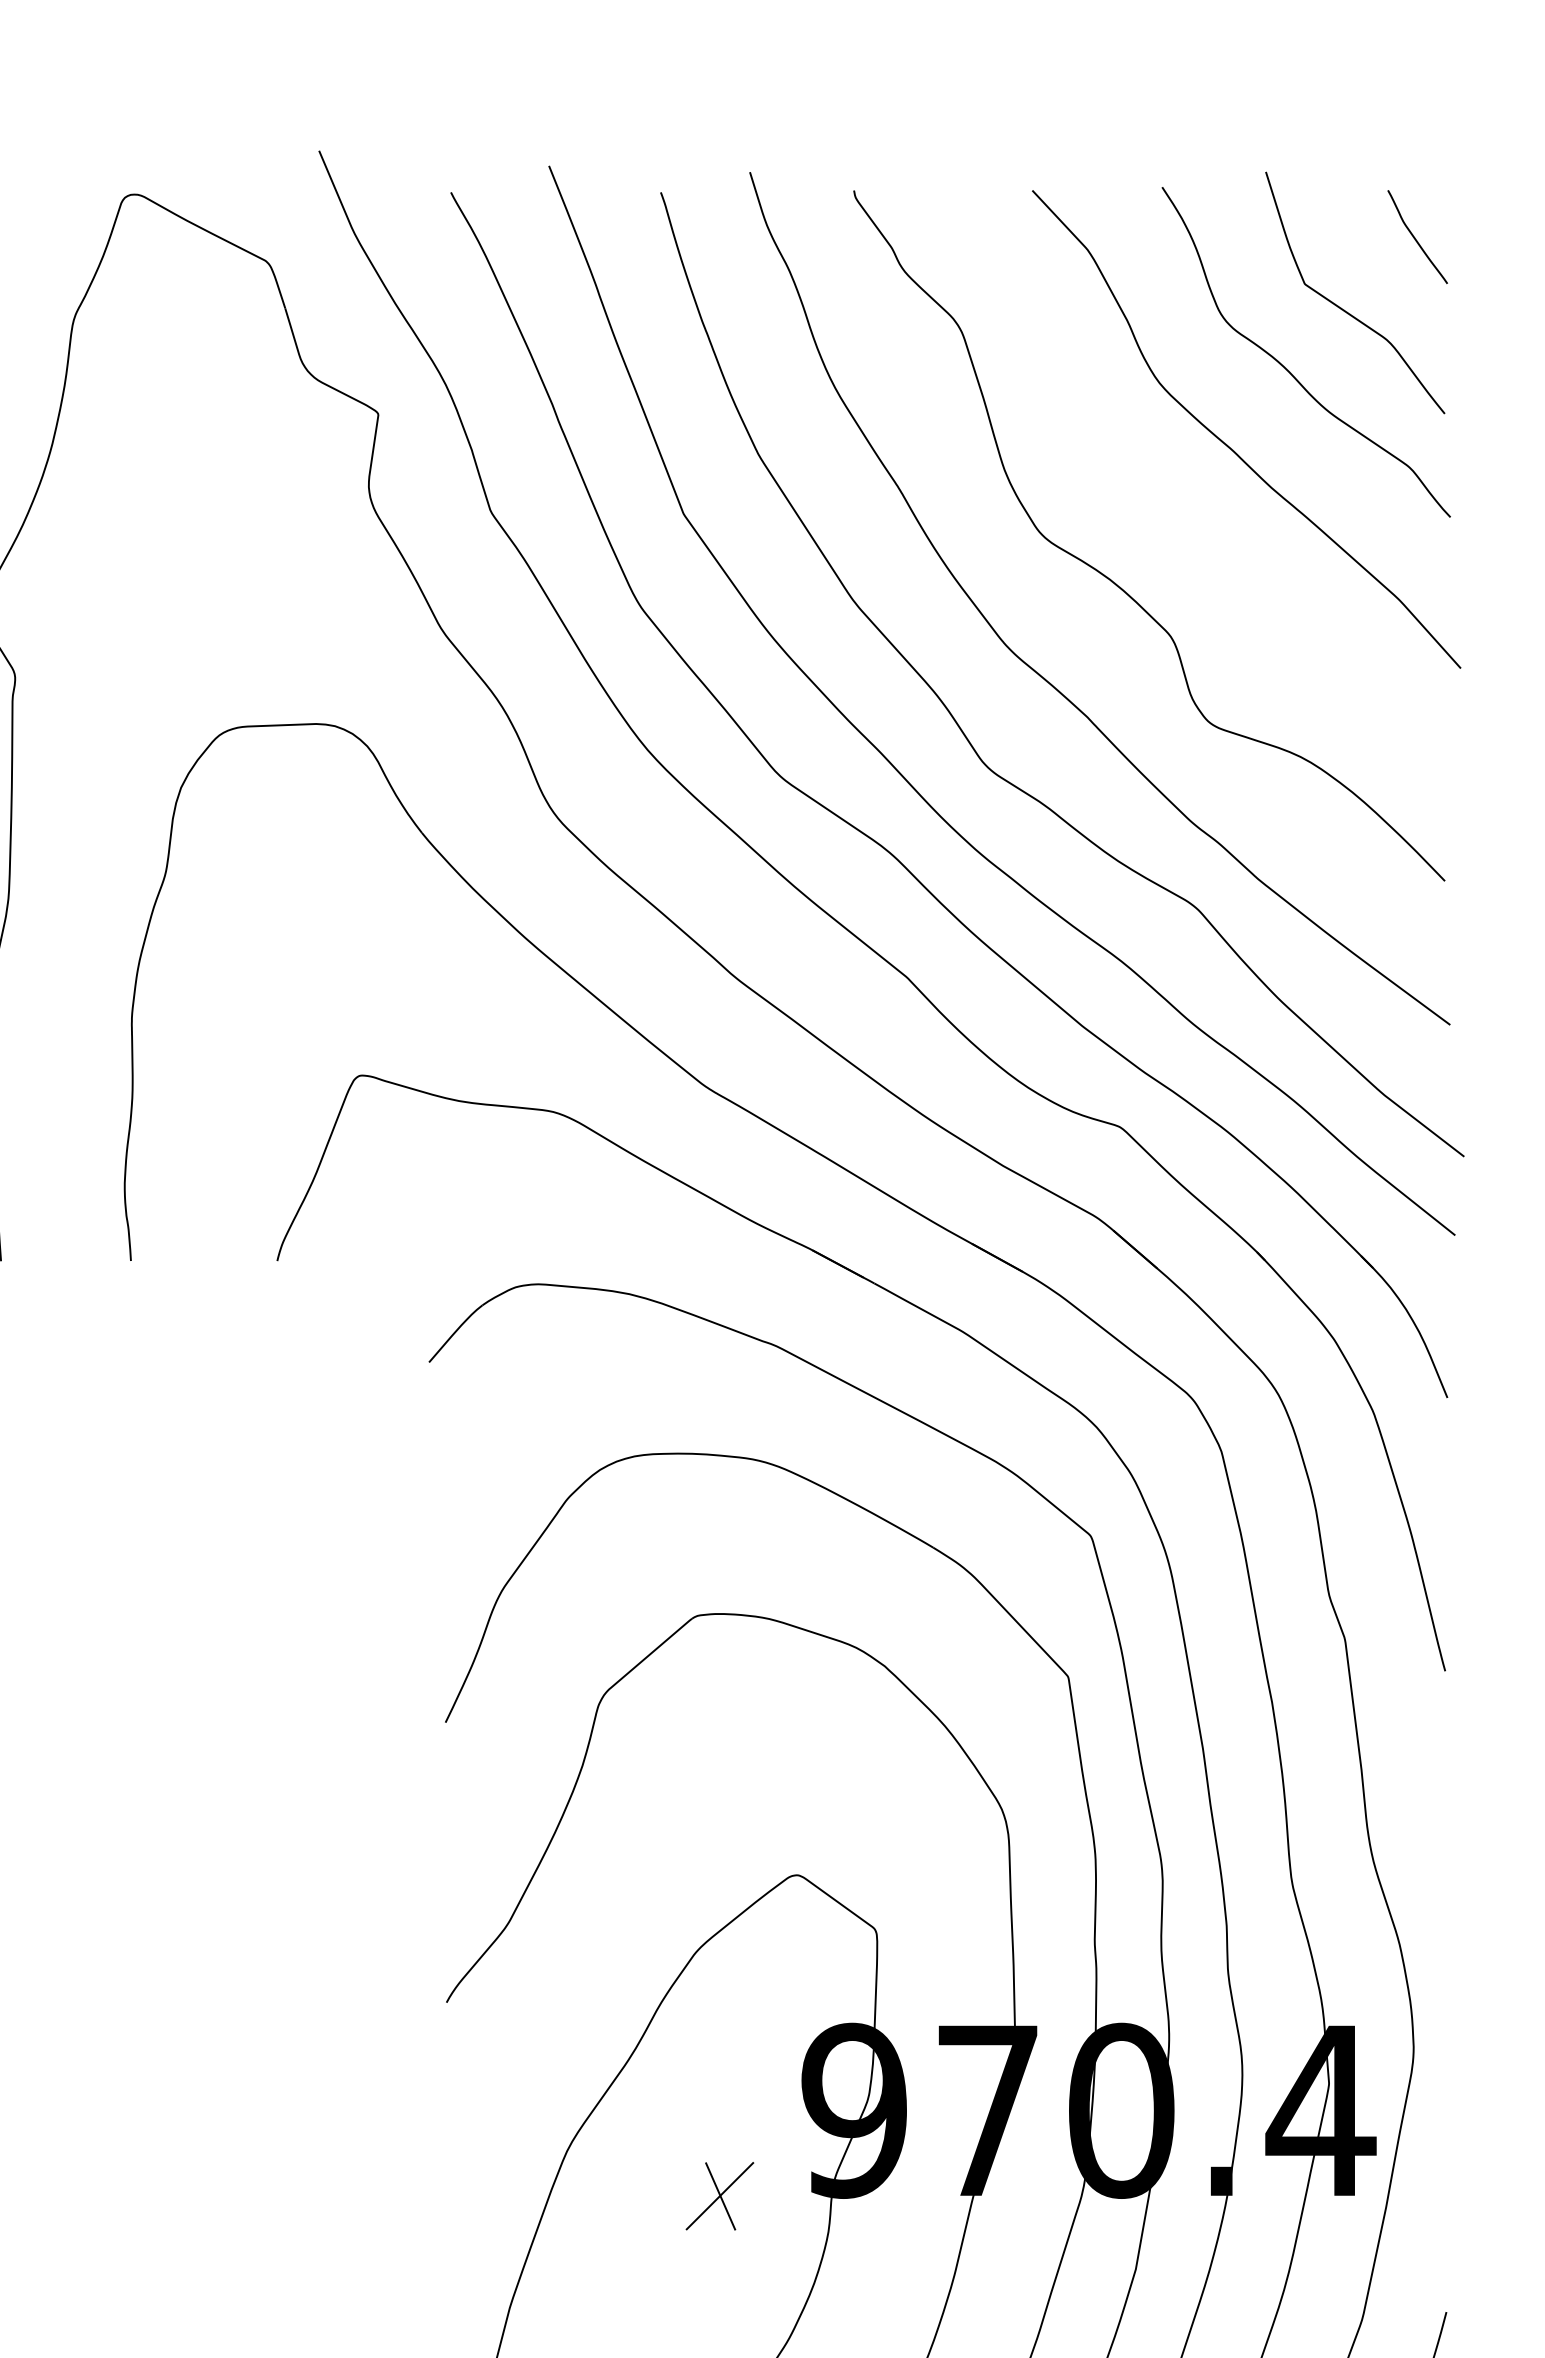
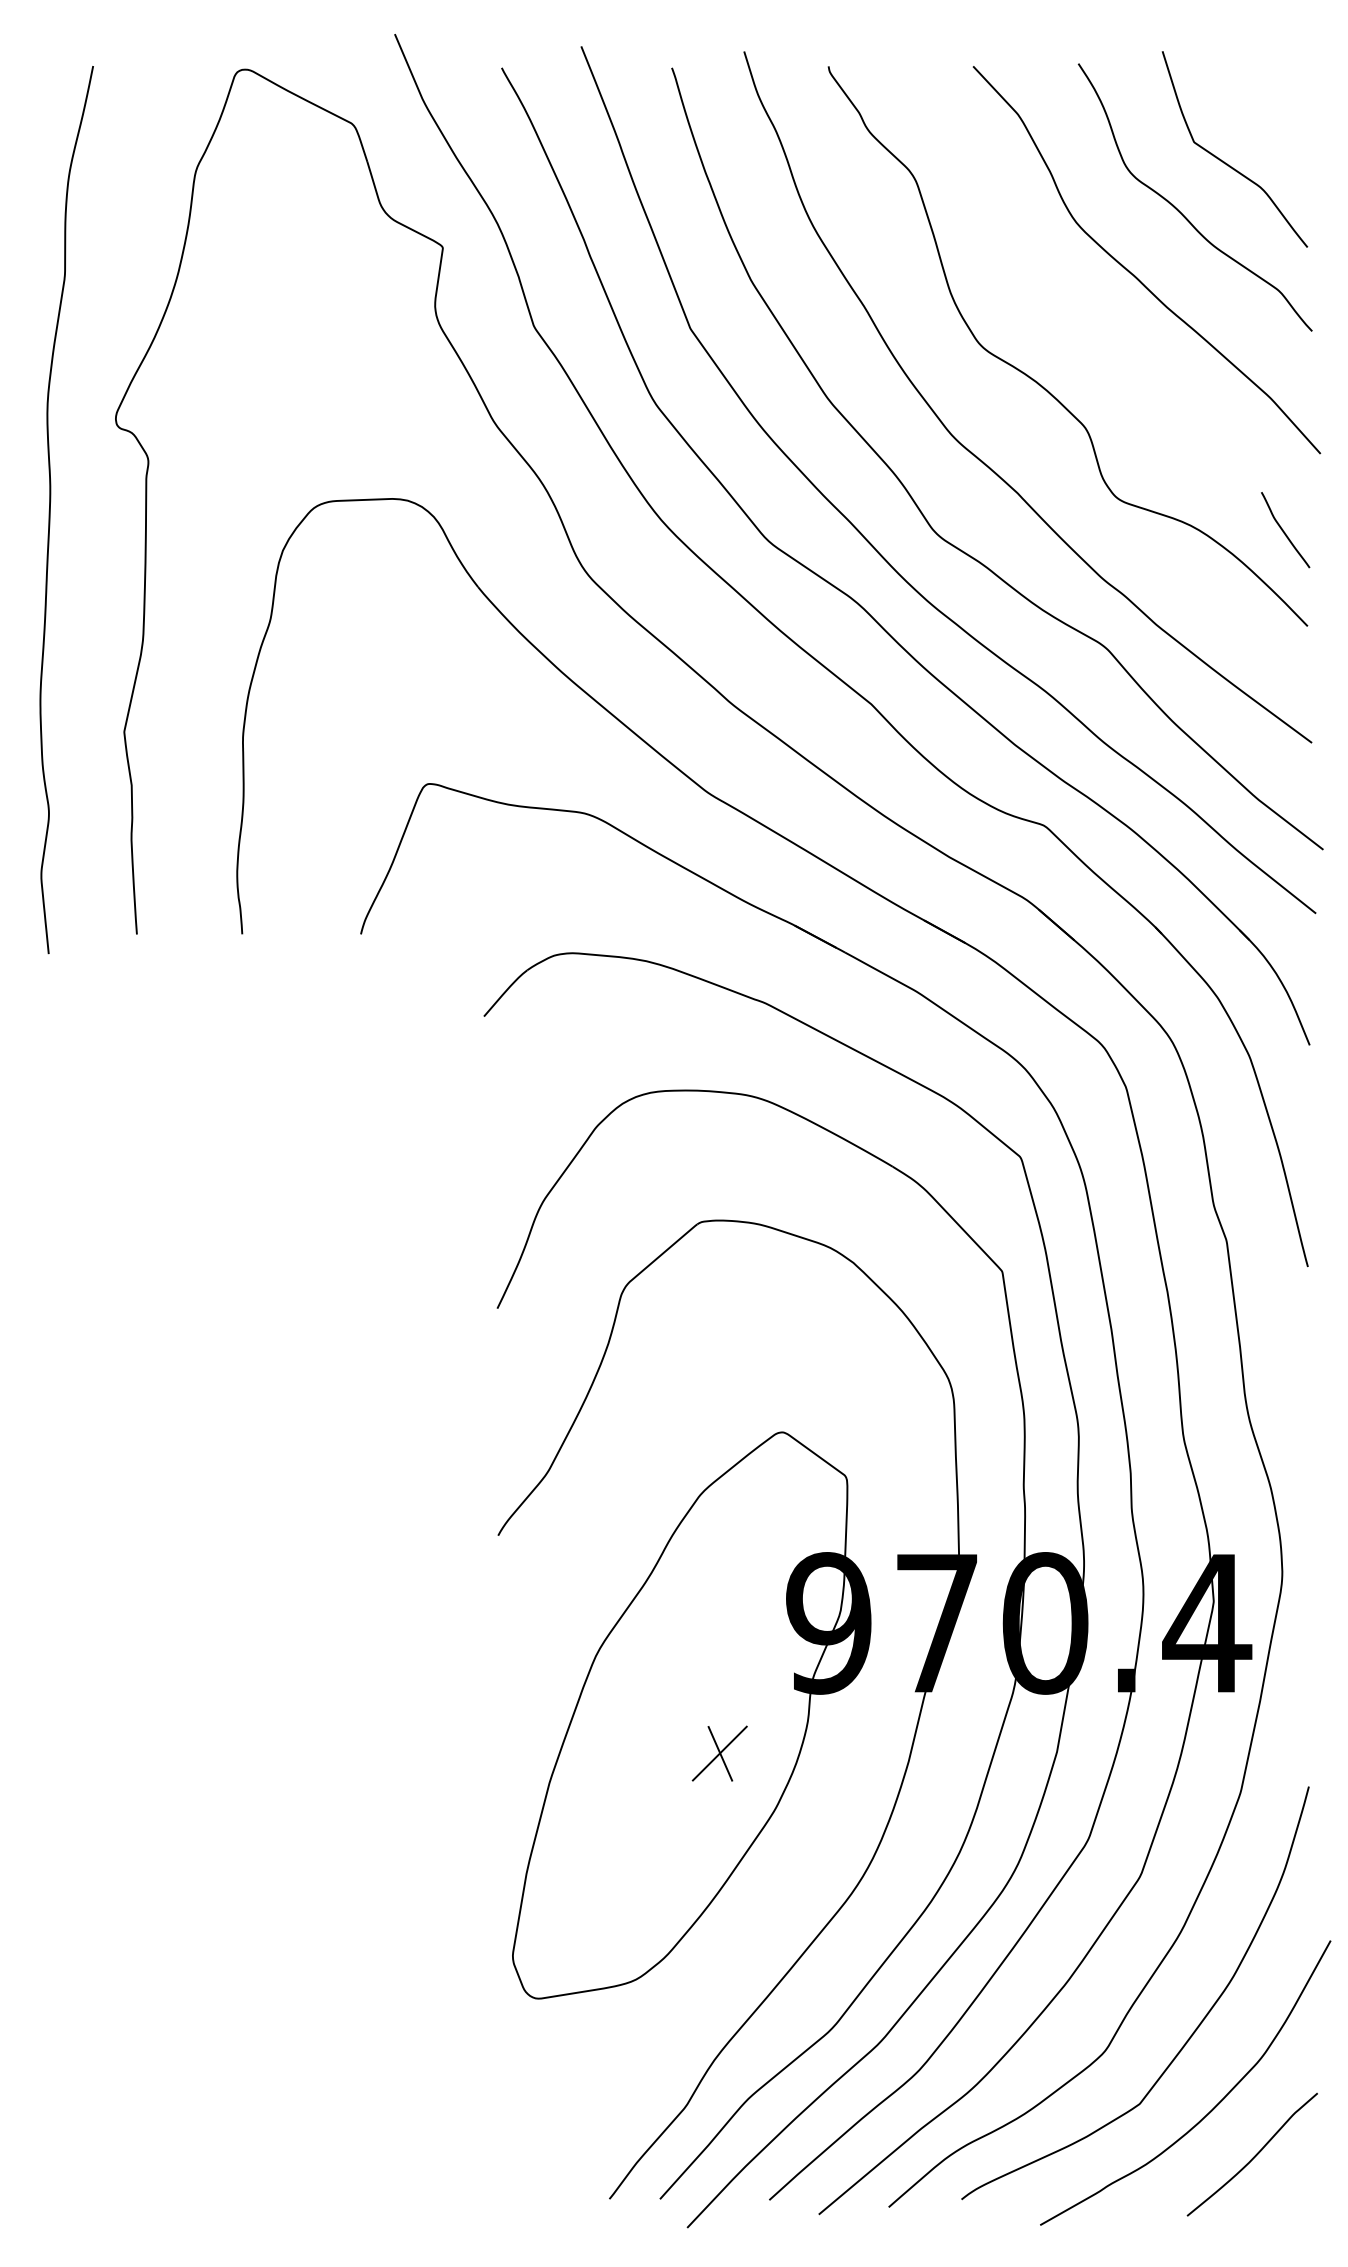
curve: (1416, 238) -> (1284, 531), moved
part: (719, 2196) -> (719, 1753), moved

